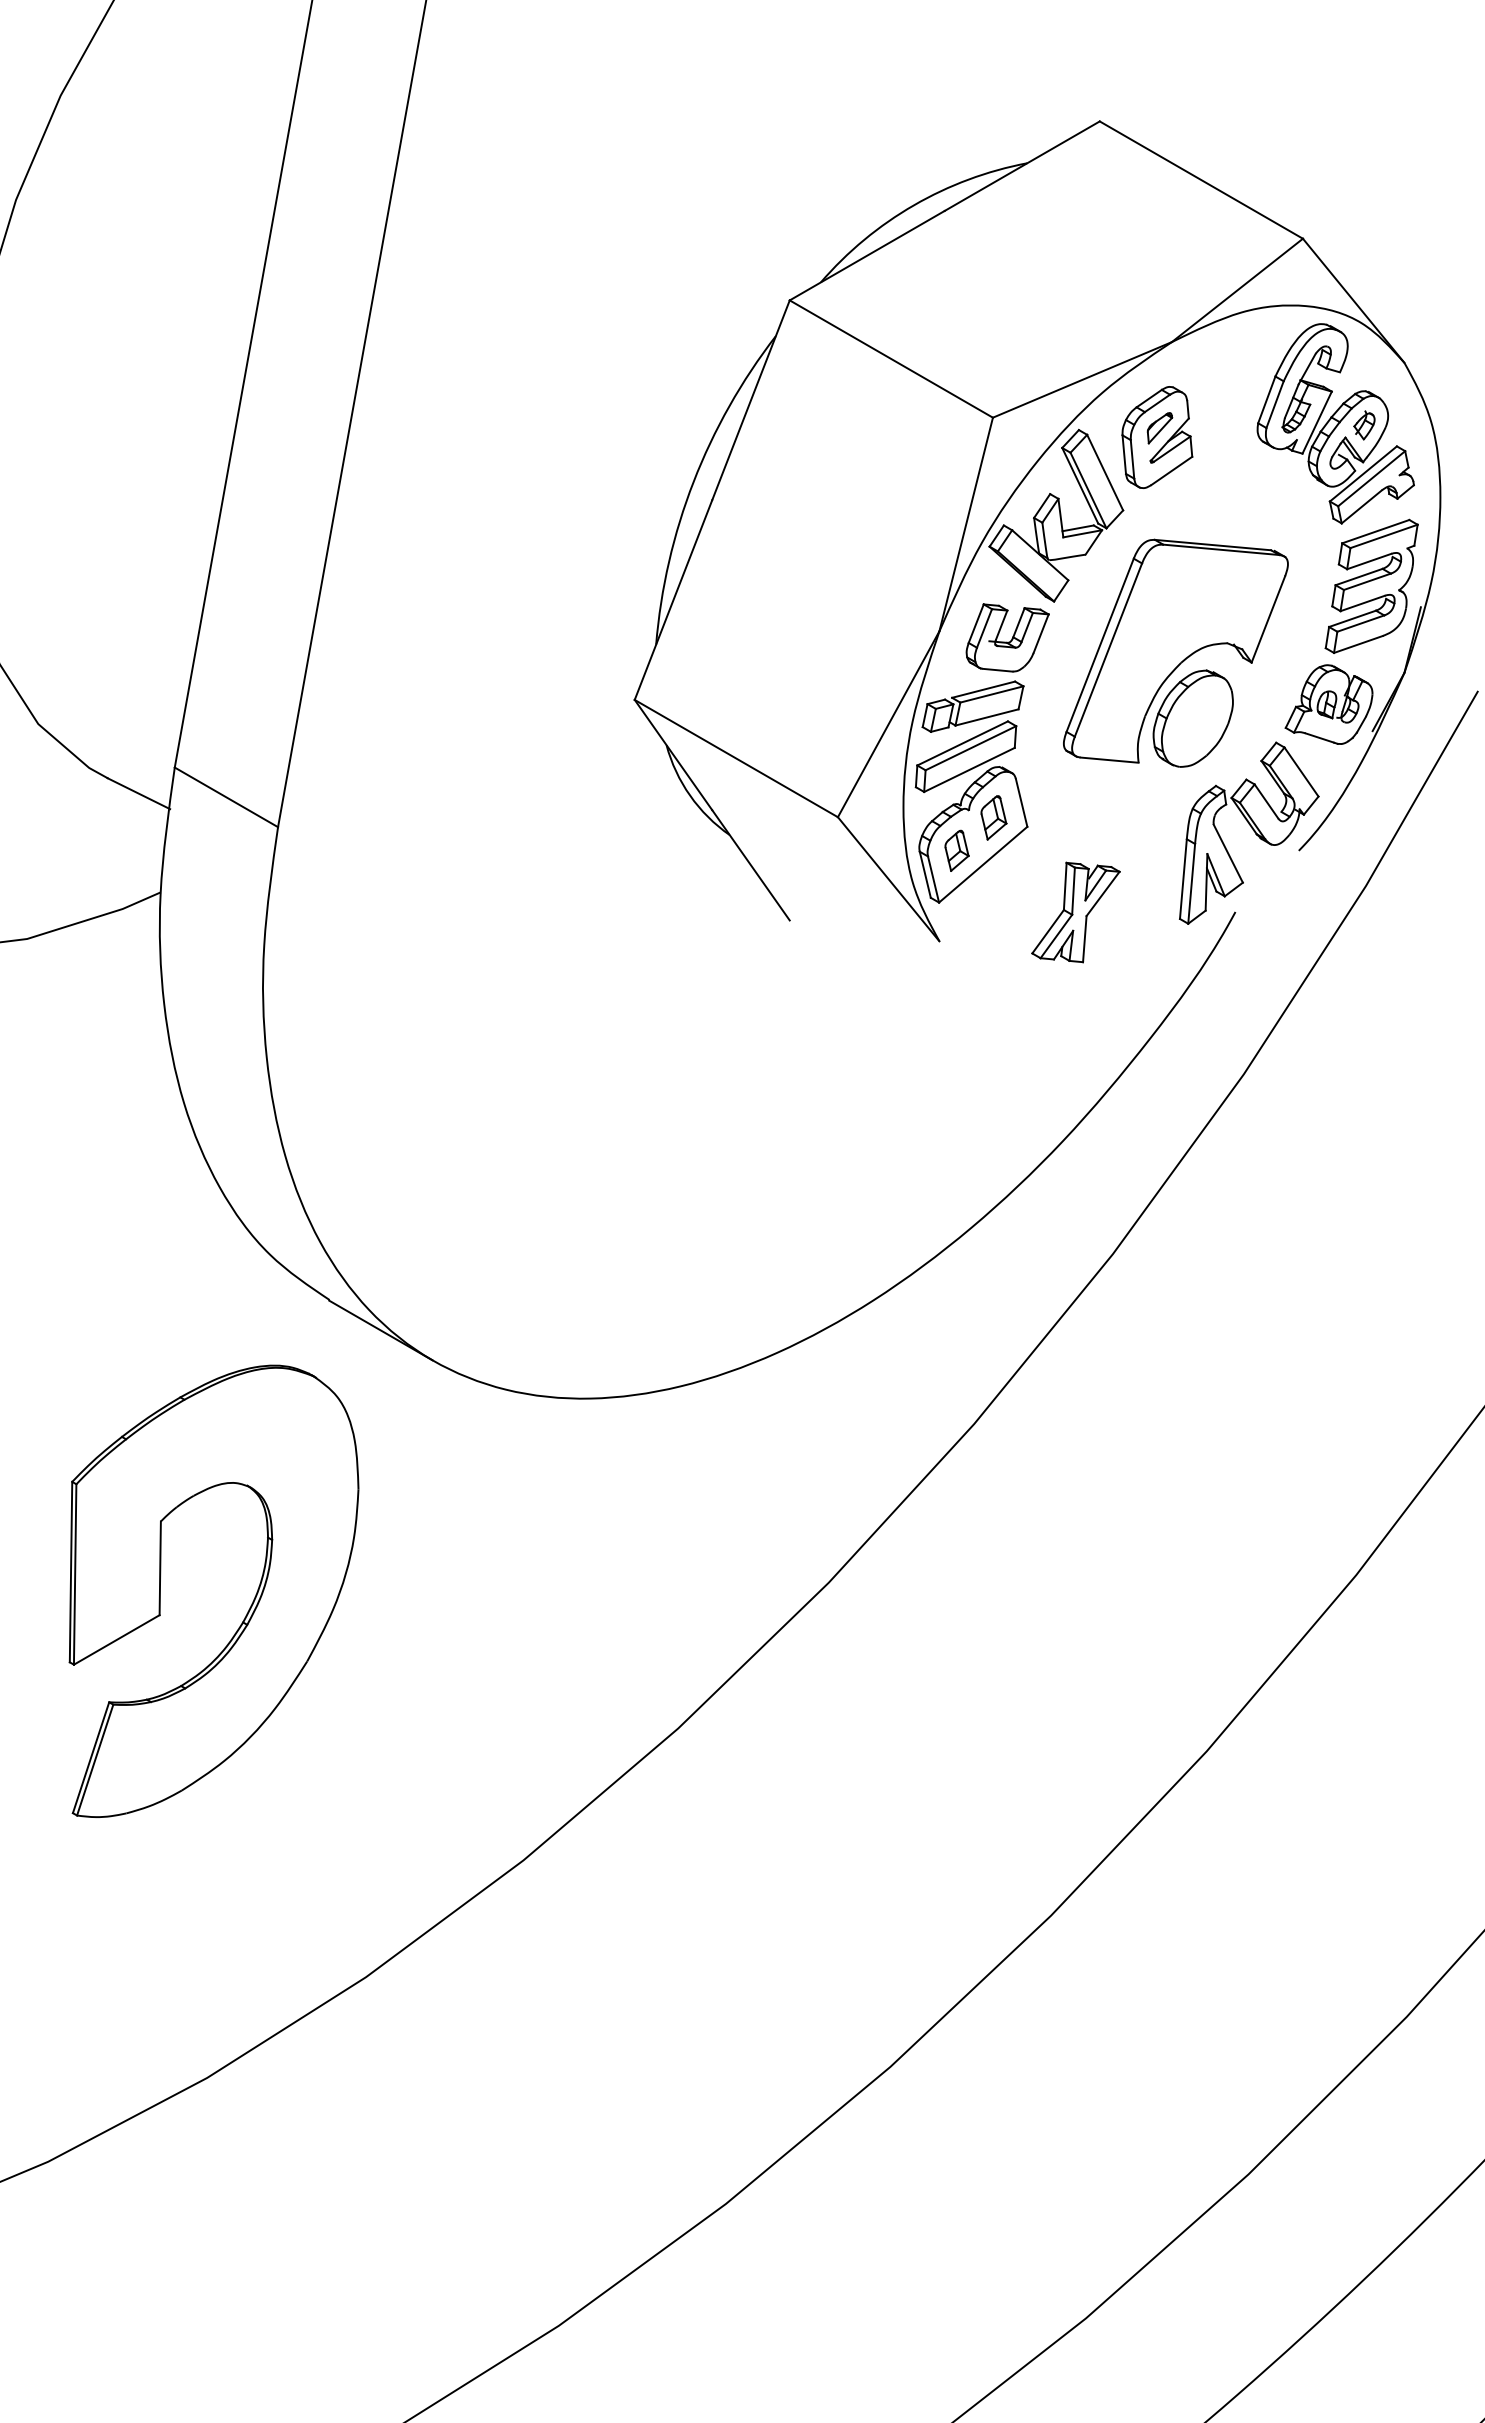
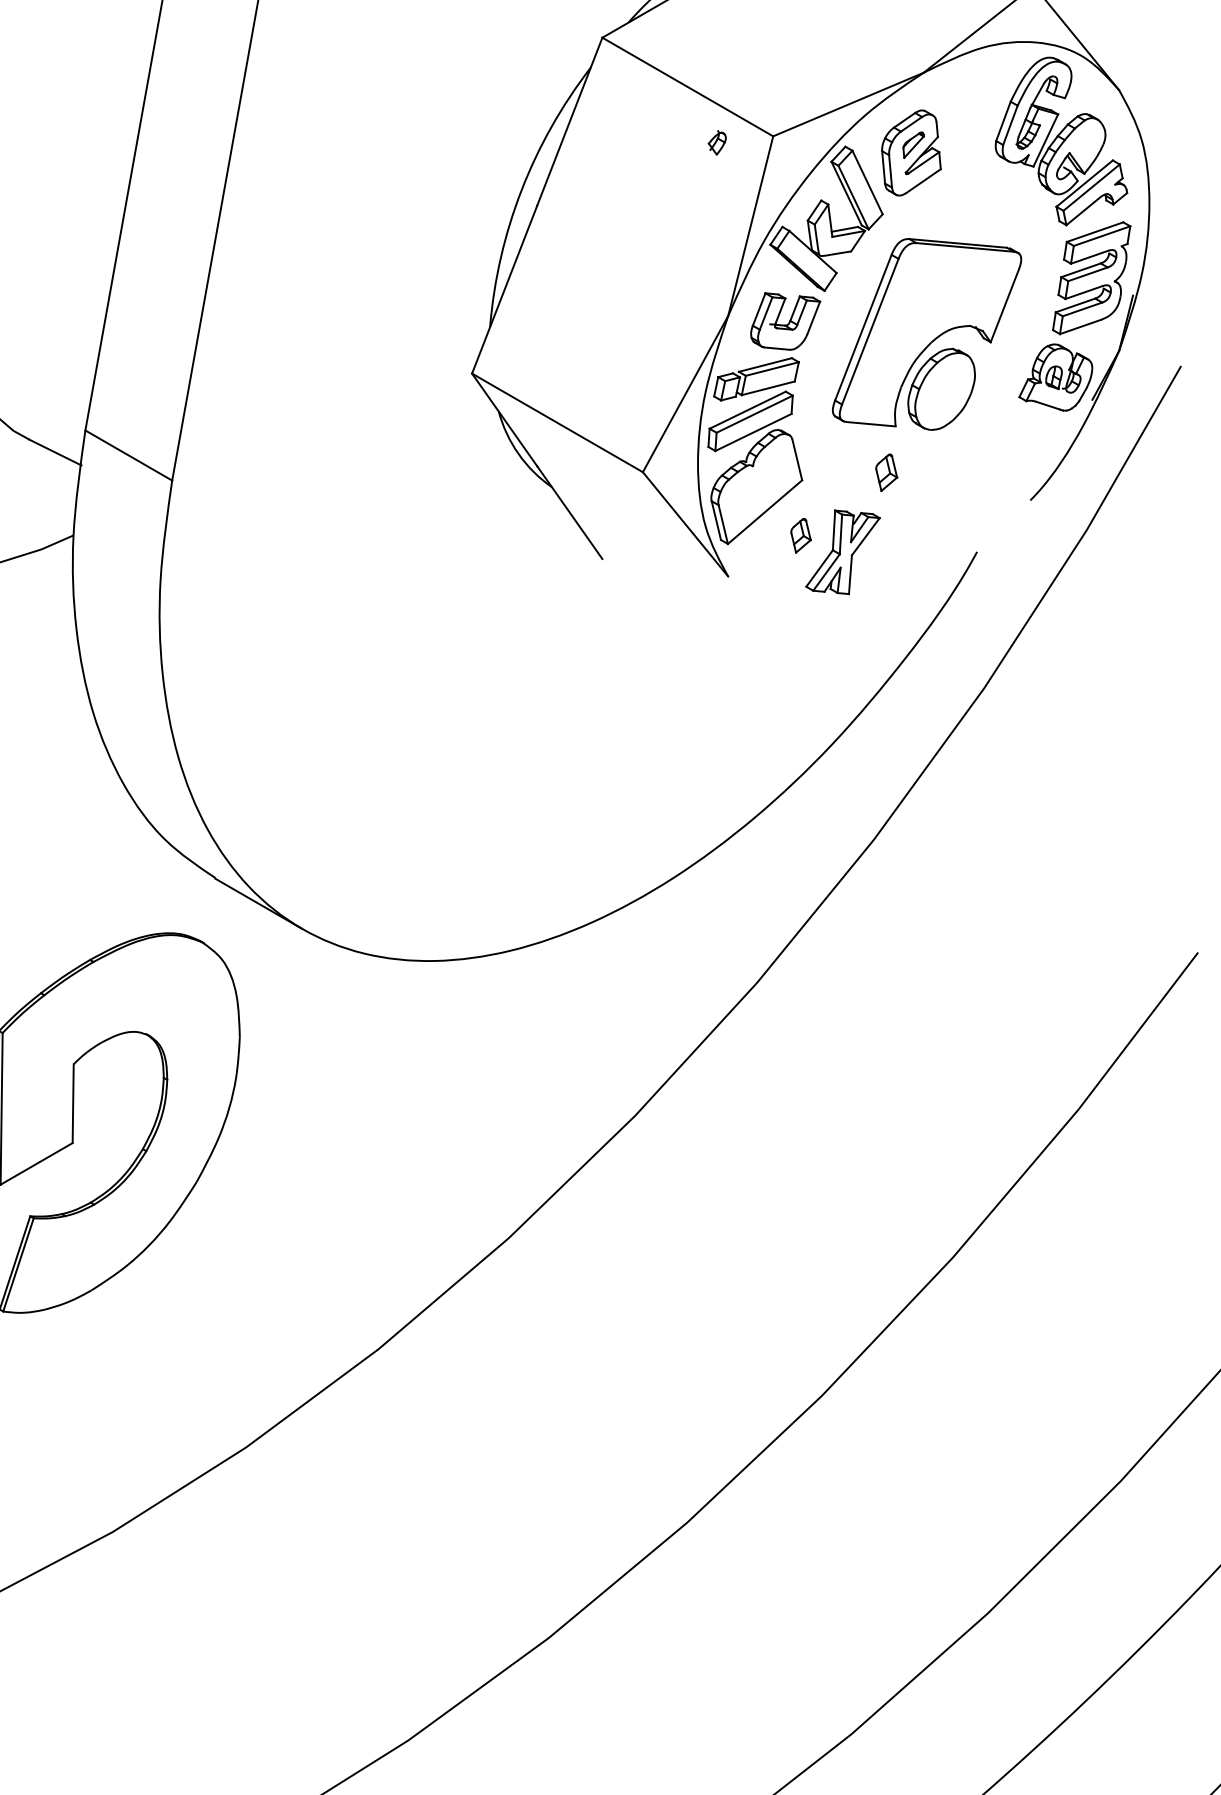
part: (1364, 425) -> (717, 142), moved
part: (993, 817) -> (886, 472), moved
part: (1249, 832) -> (988, 485), removed
part: (956, 850) -> (800, 535), moved

